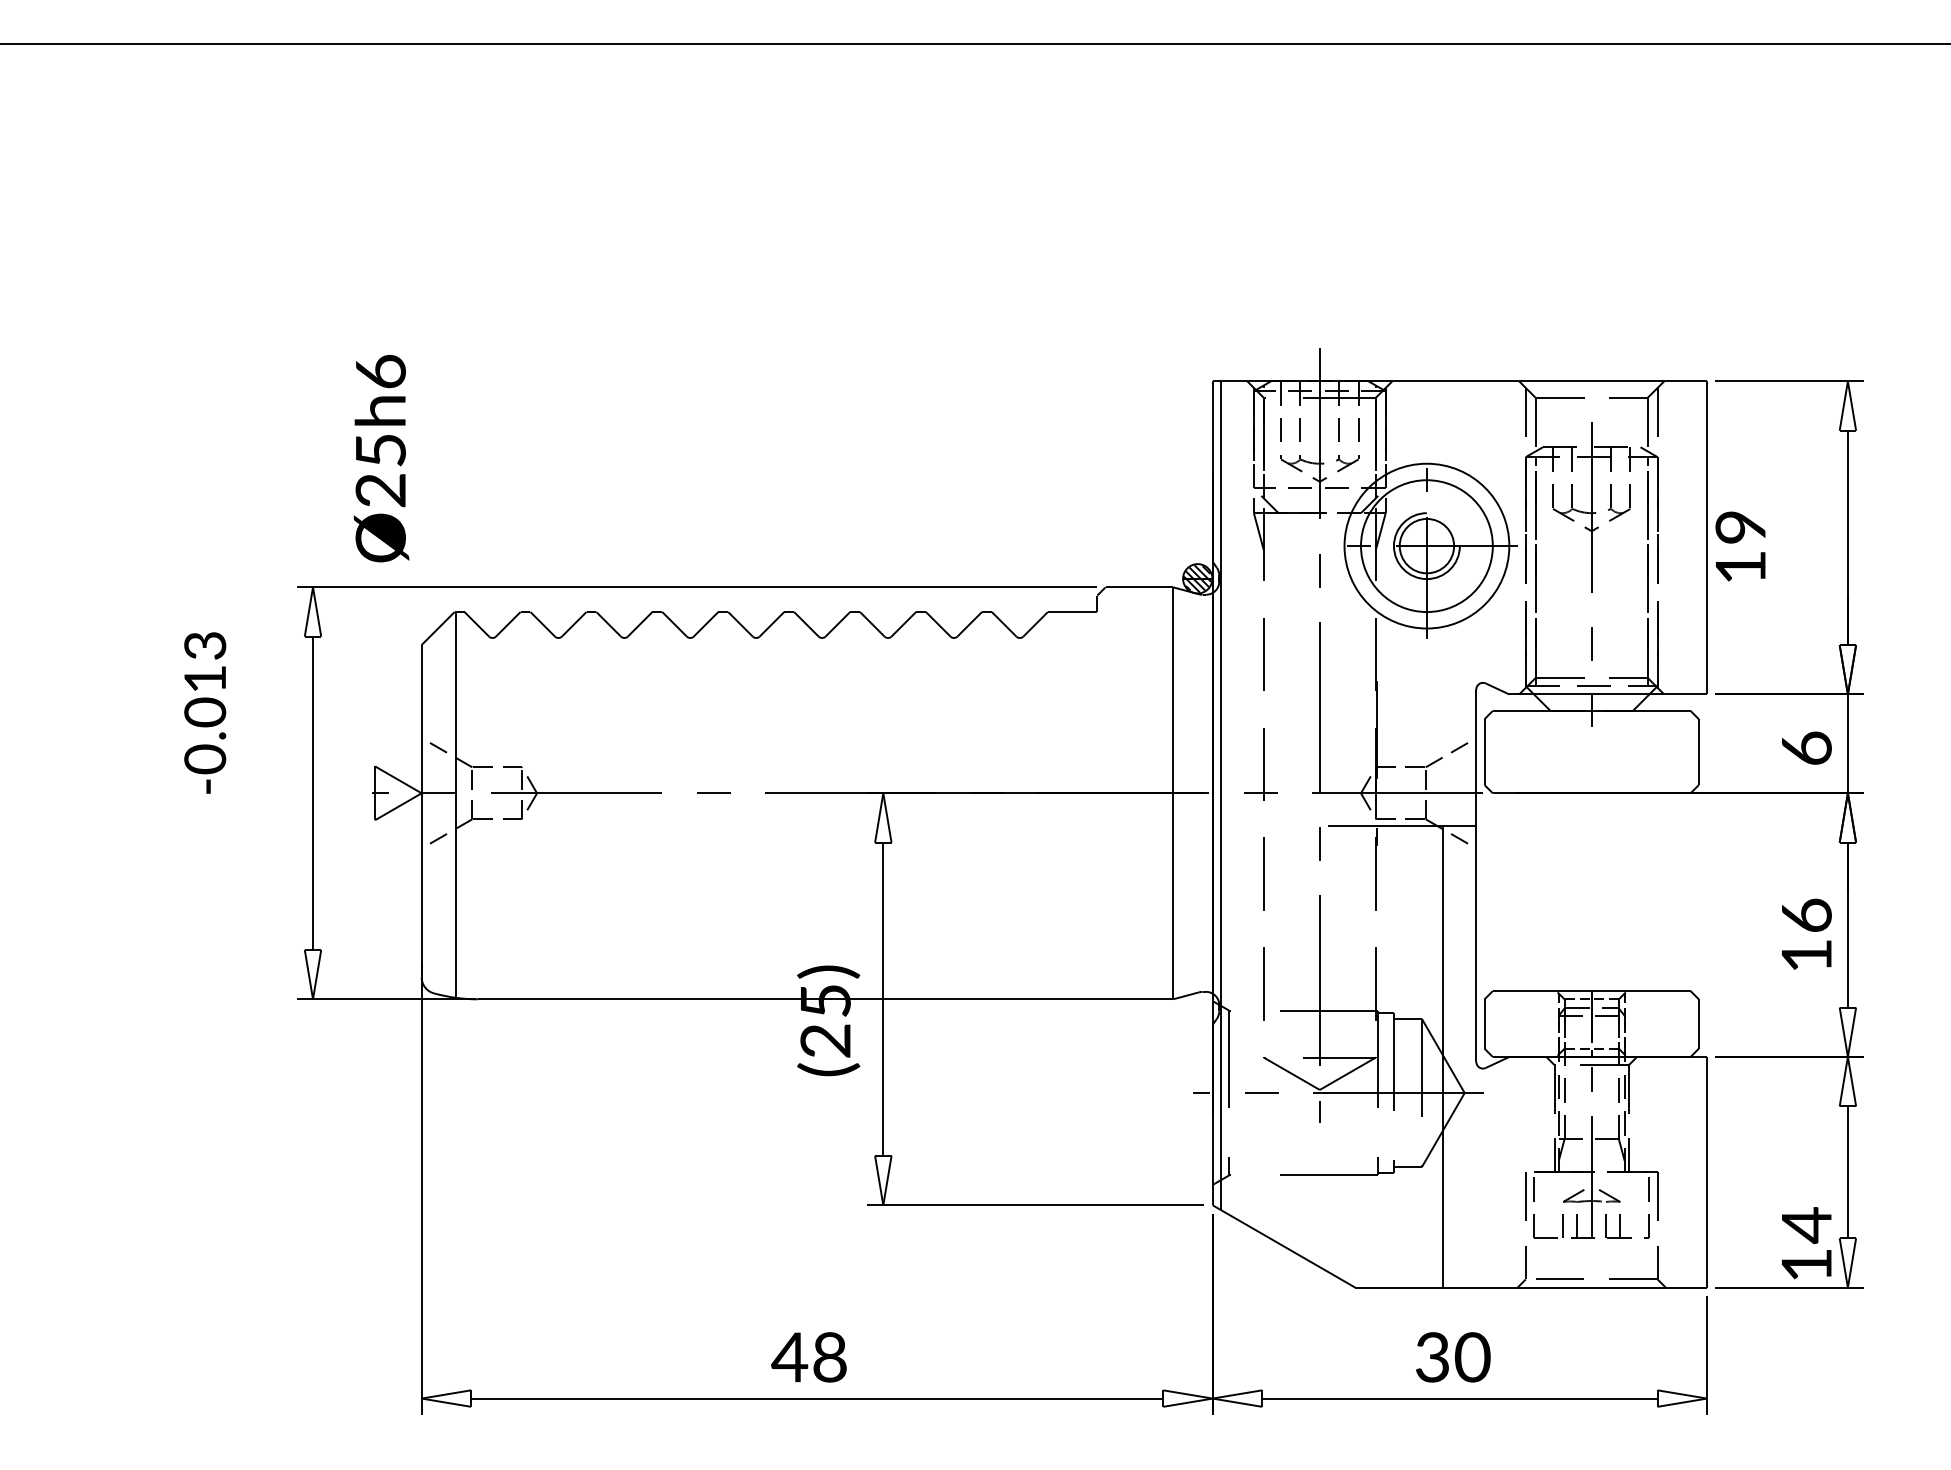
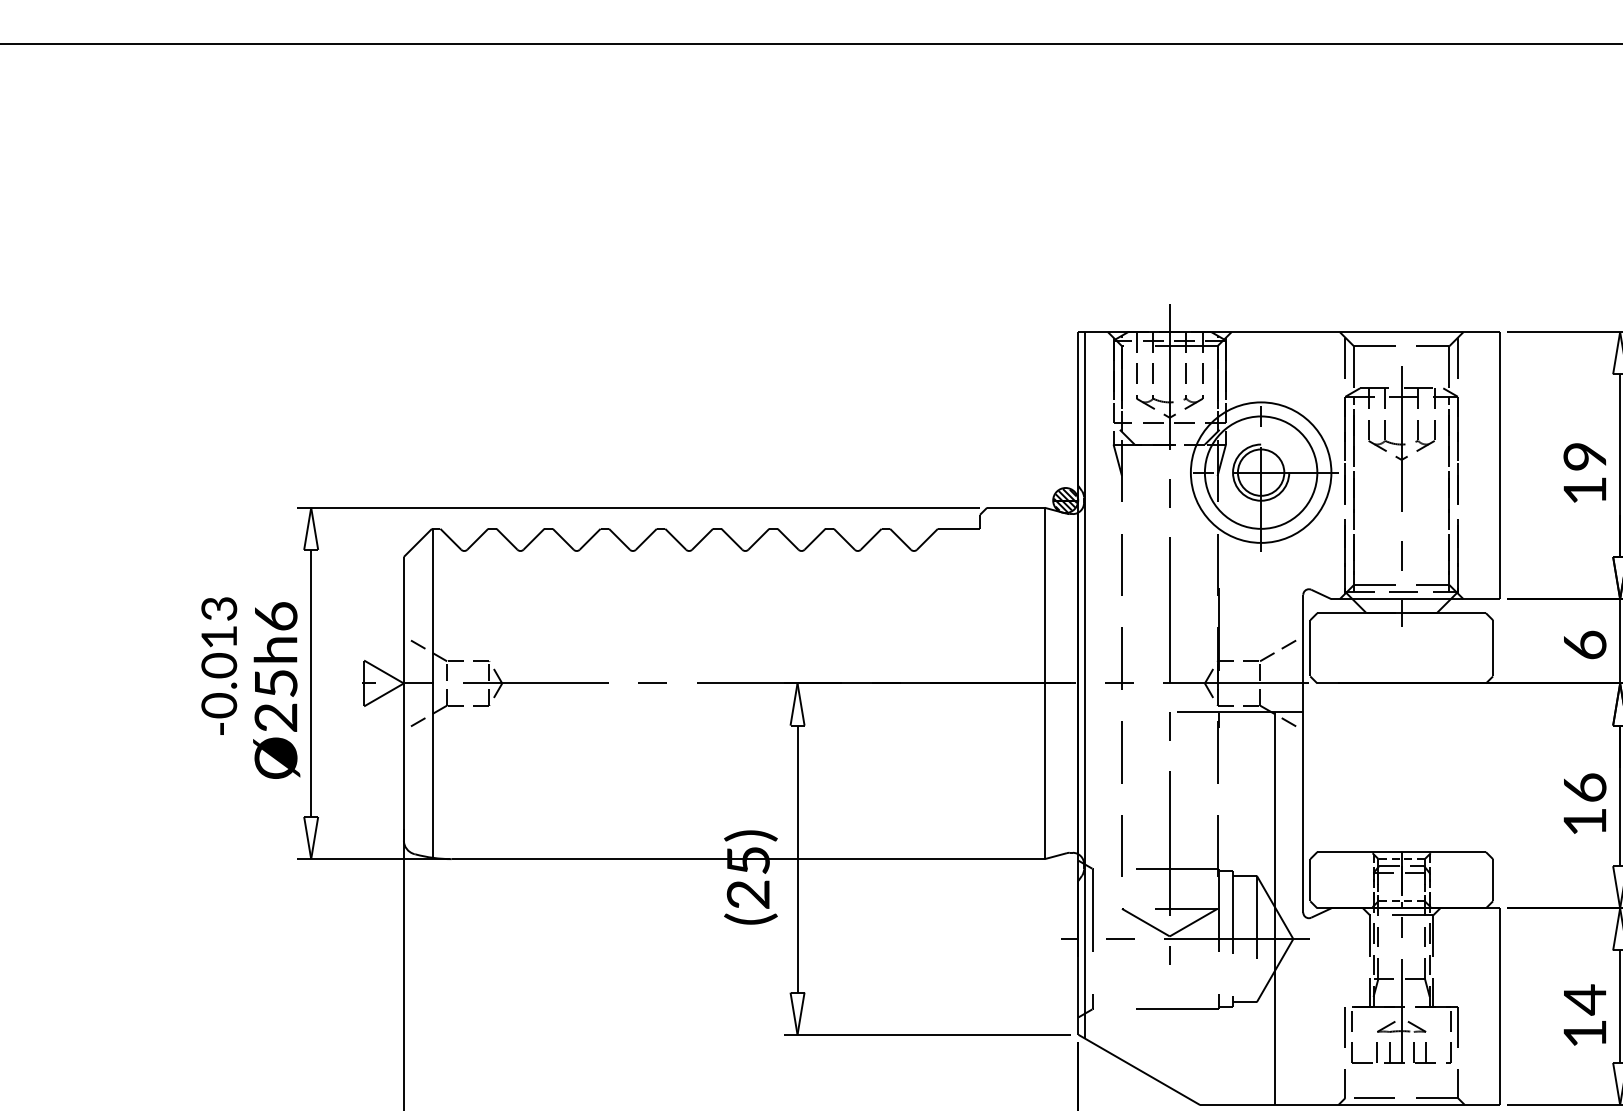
text: (381, 458) -> (276, 690), moved
text: (1740, 546) -> (1584, 472), moved
text: (205, 712) -> (219, 665), moved
text: (1806, 1243) -> (1584, 1015), moved

